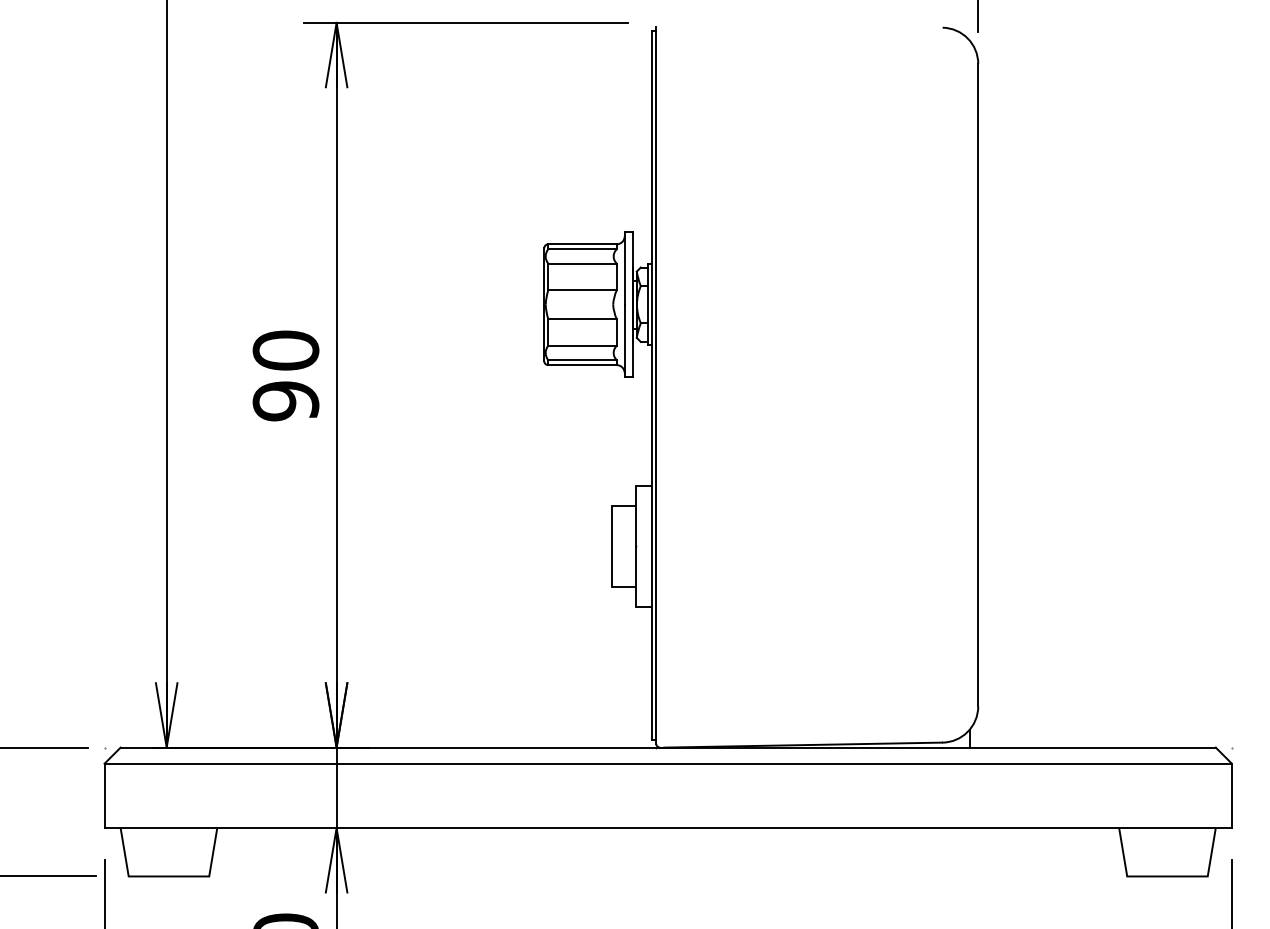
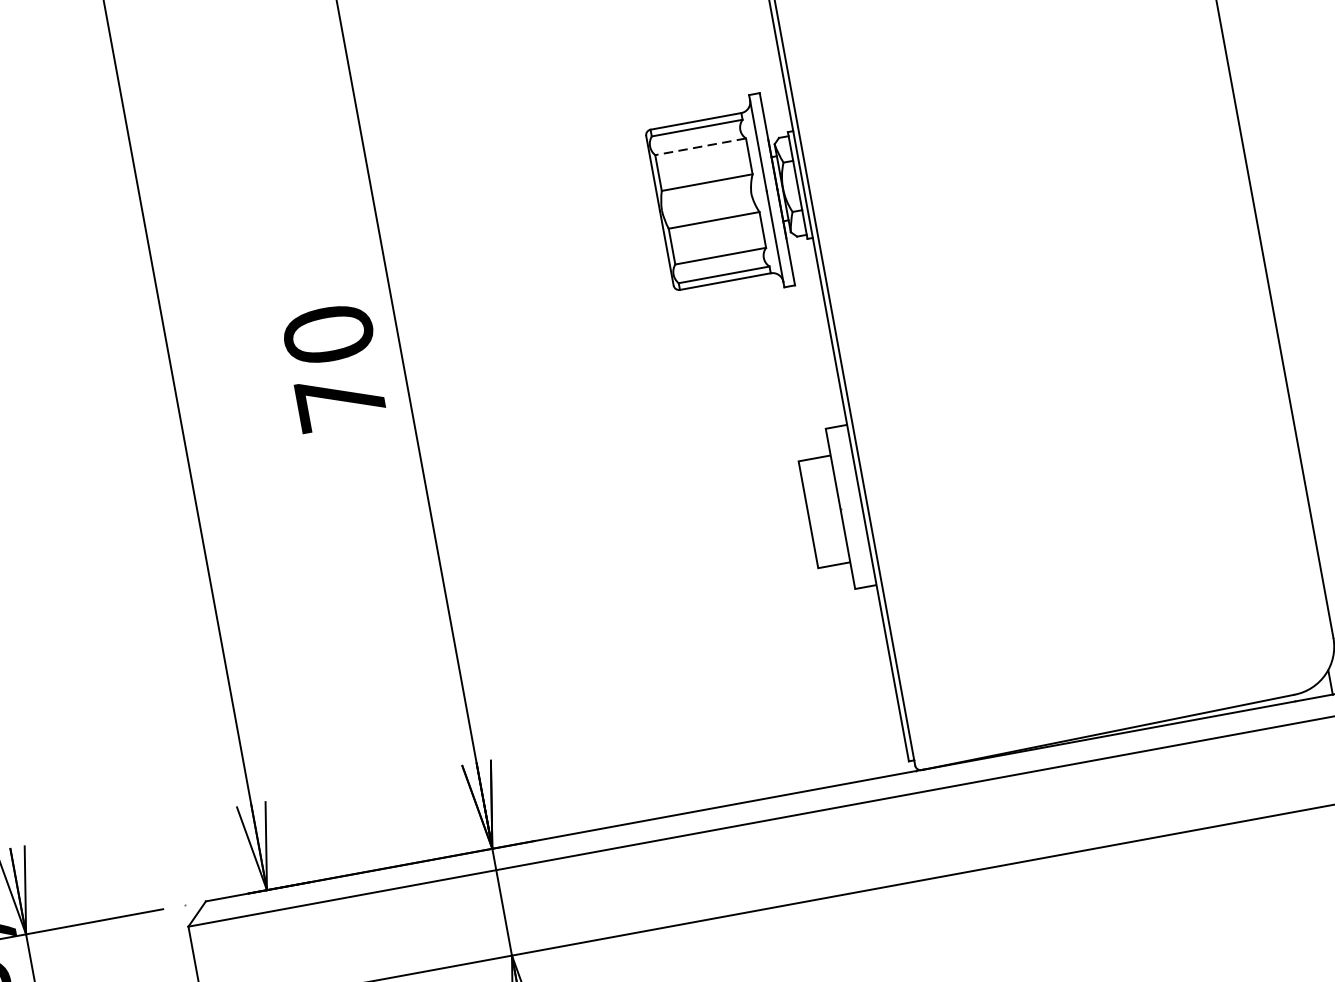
line: (581, 263) -> (699, 147), solid -> dashed
text: (285, 401) -> (340, 402), 90 -> 70

